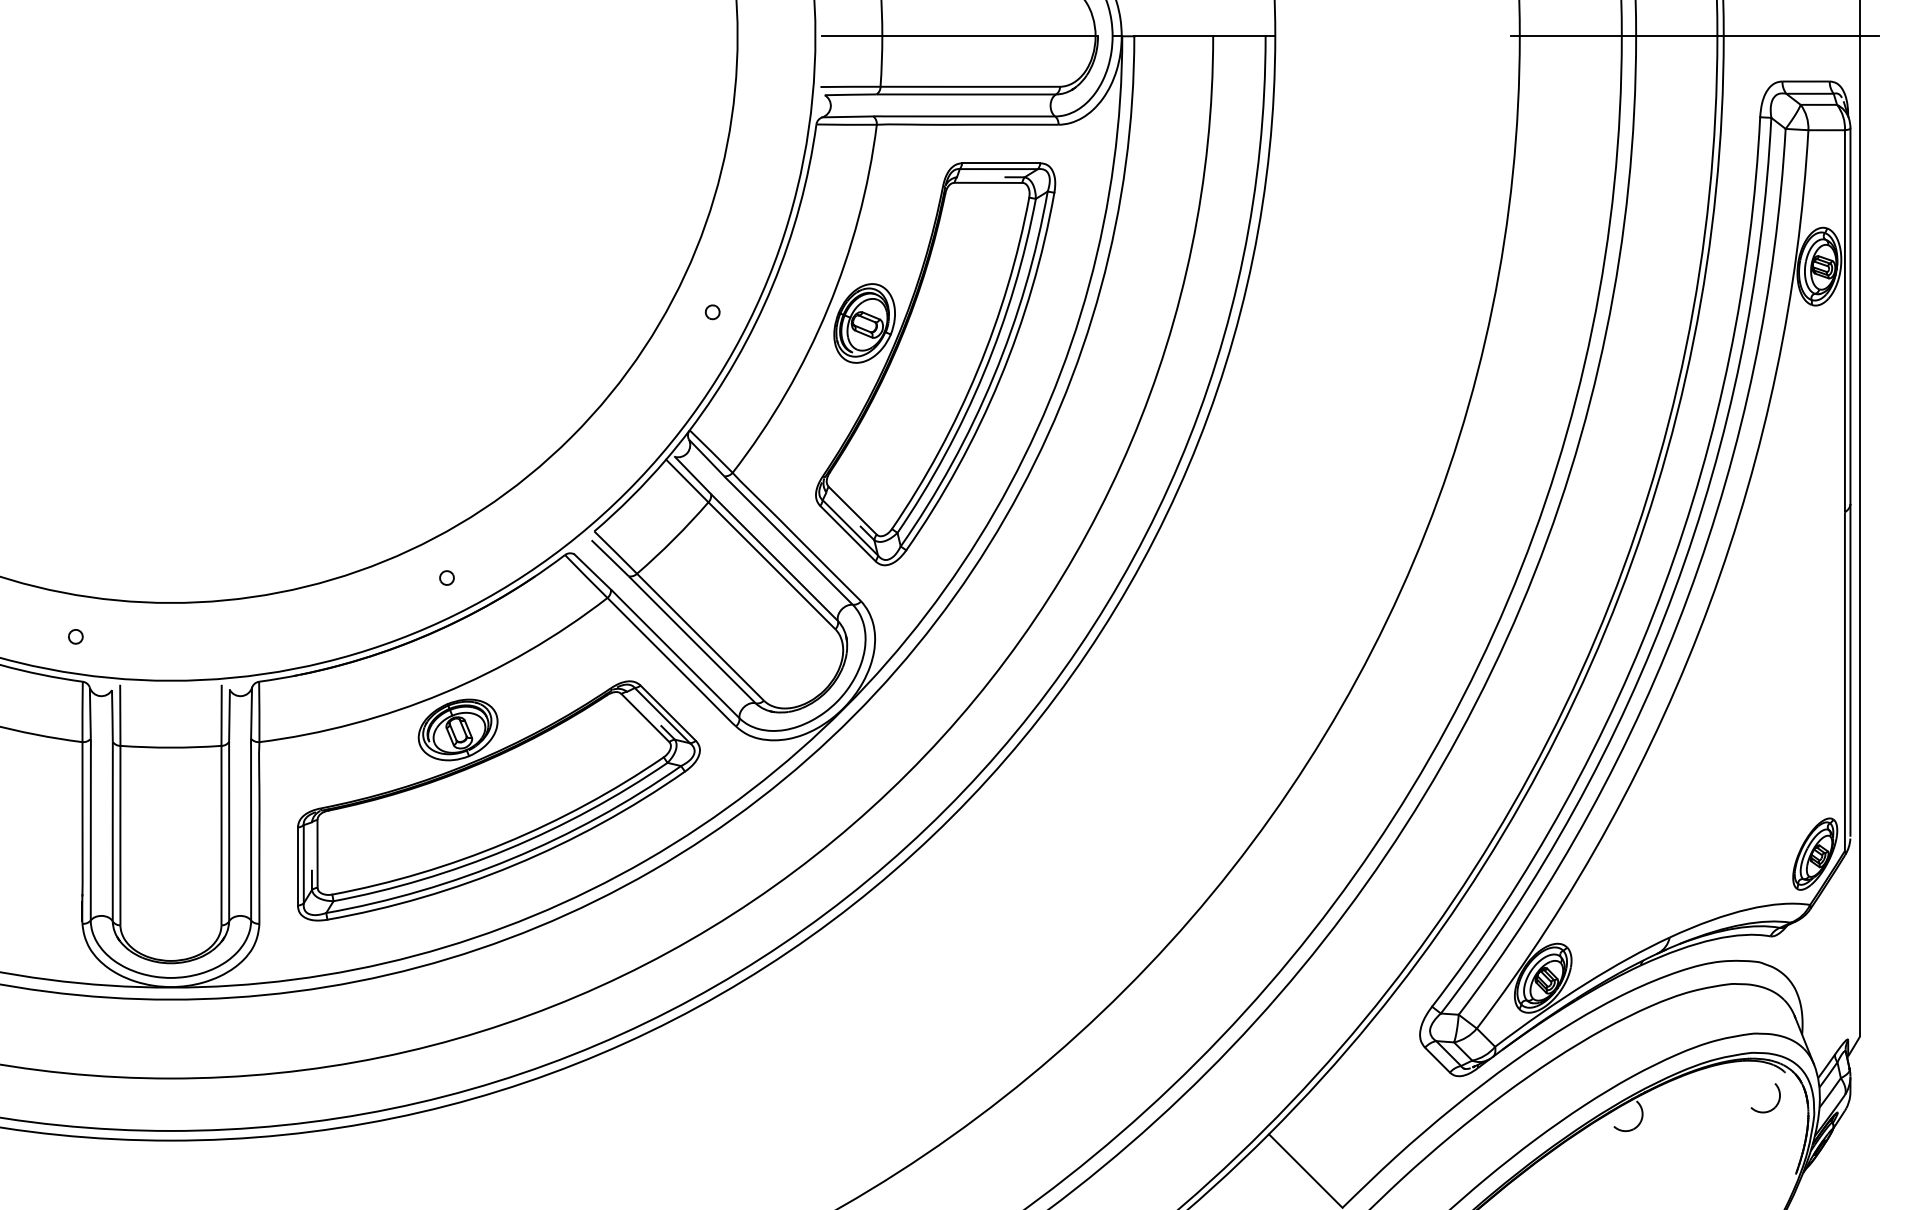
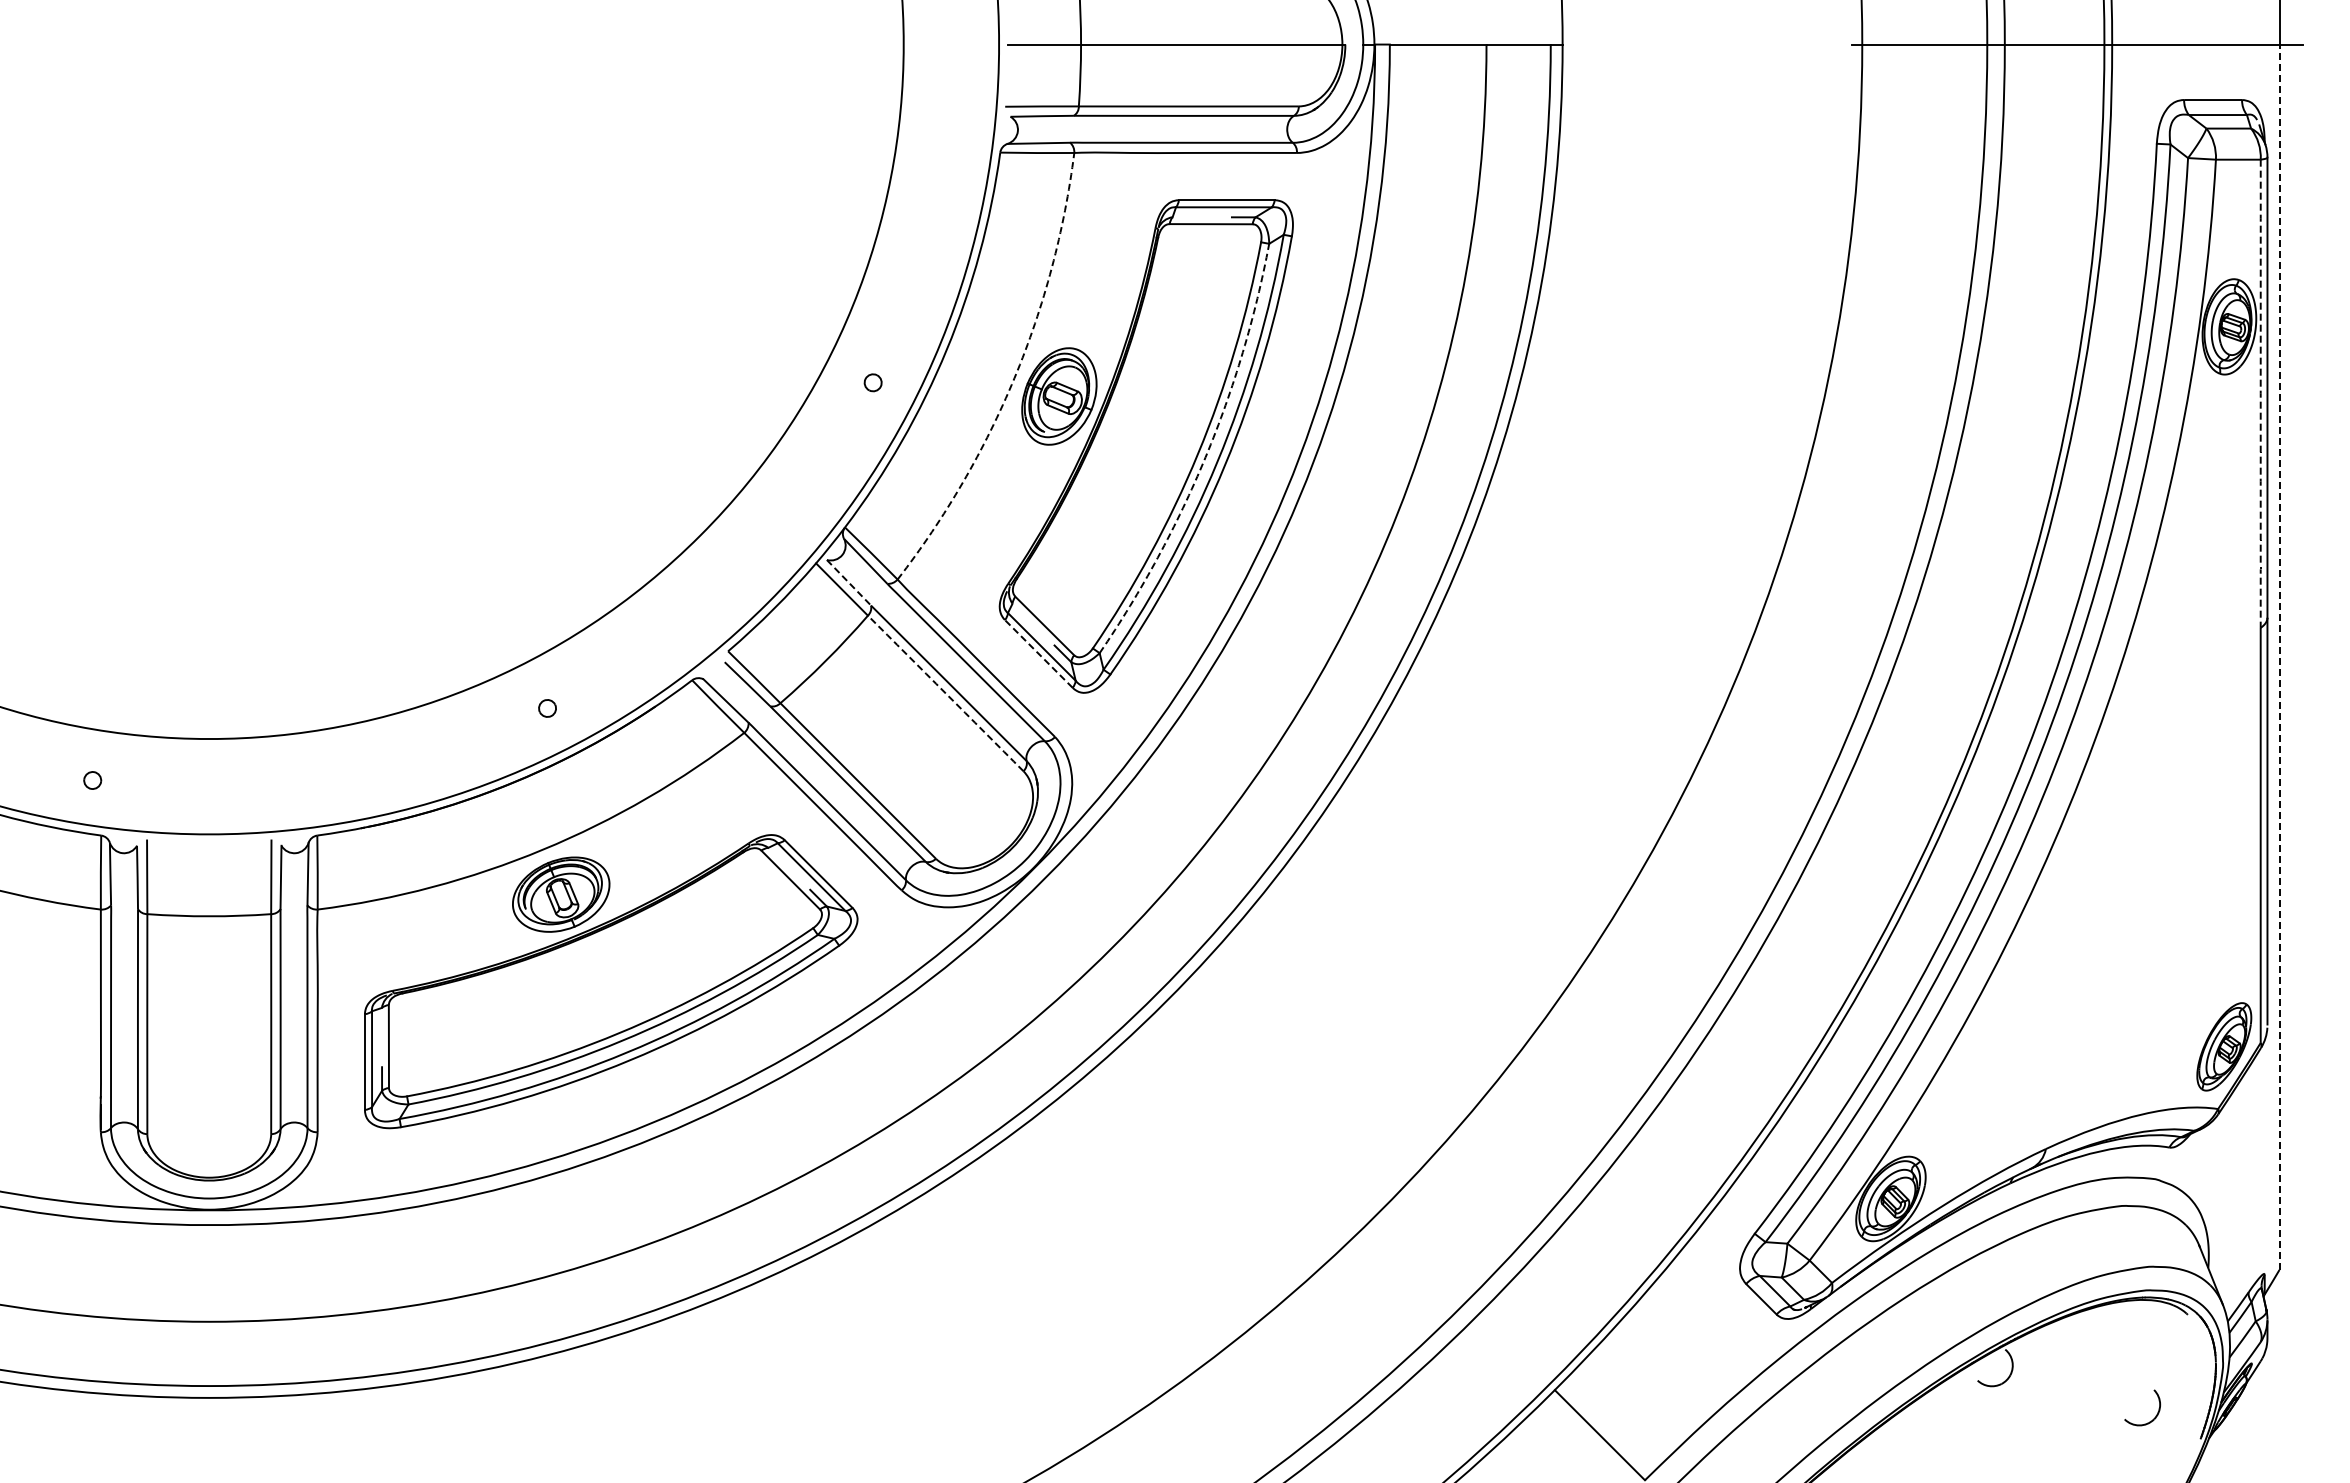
arc: (828, 308) -> (1014, 378), solid -> dashed
arc: (1844, 321) -> (2260, 393), solid -> dashed
arc: (983, 373) -> (1205, 457), solid -> dashed
line: (693, 475) -> (849, 582), solid -> dashed
line: (847, 533) -> (1038, 653), solid -> dashed
line: (1860, 536) -> (2279, 657), solid -> dashed
arc: (771, 565) -> (945, 693), solid -> dashed
part: (1776, 1104) -> (2155, 1415), moved

